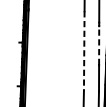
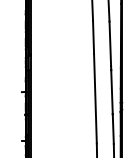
line: (98, 45) -> (111, 92), dashed -> solid
line: (84, 50) -> (95, 98), dashed -> solid

